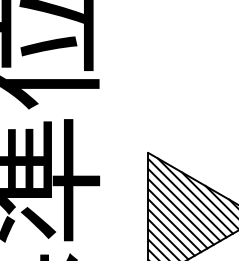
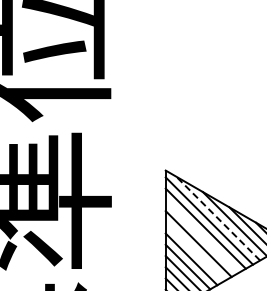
line: (194, 195) -> (217, 218), solid -> dashed
line: (180, 211) -> (201, 235), removed
line: (174, 225) -> (194, 251), removed

